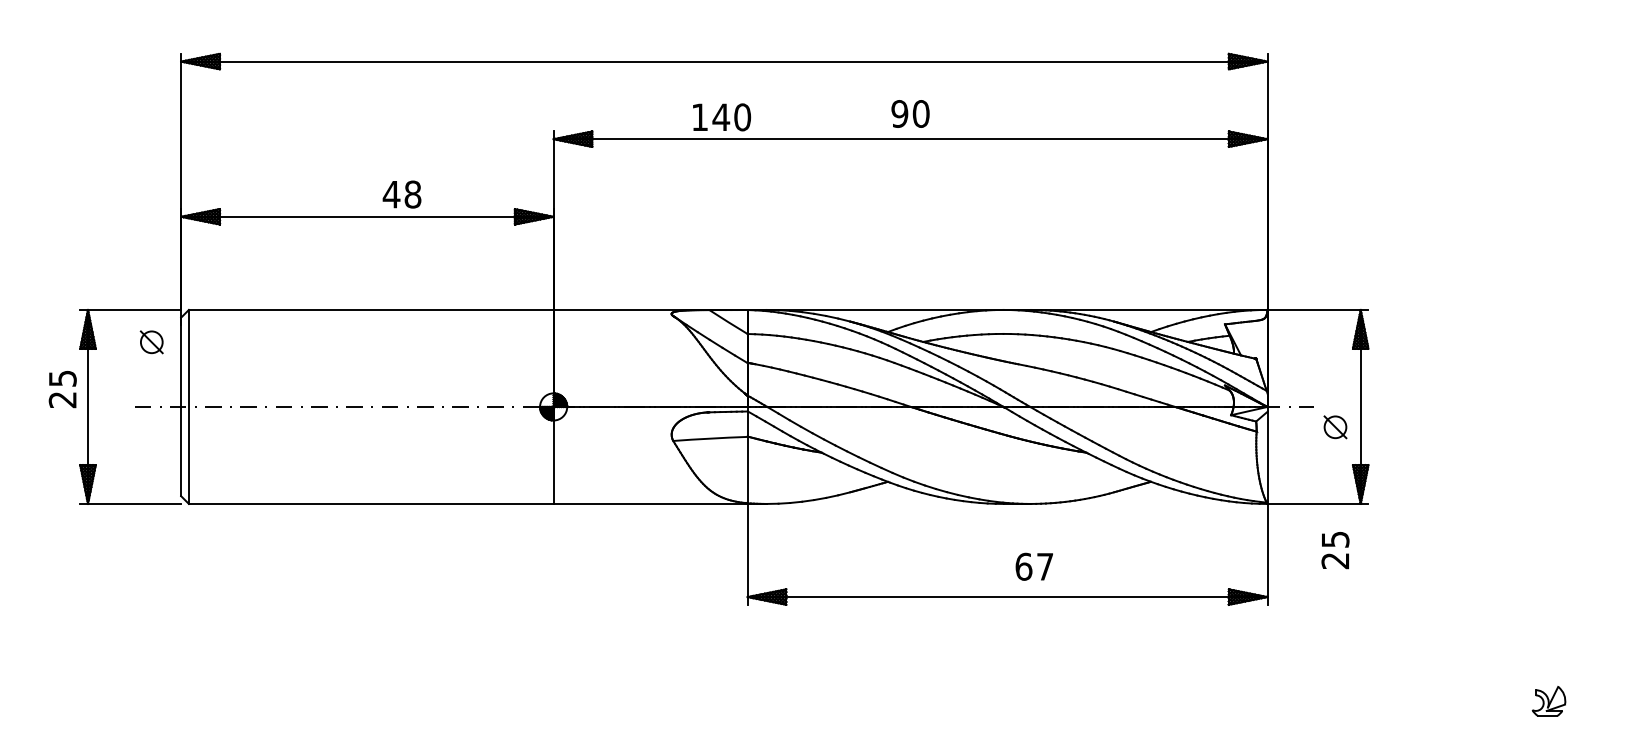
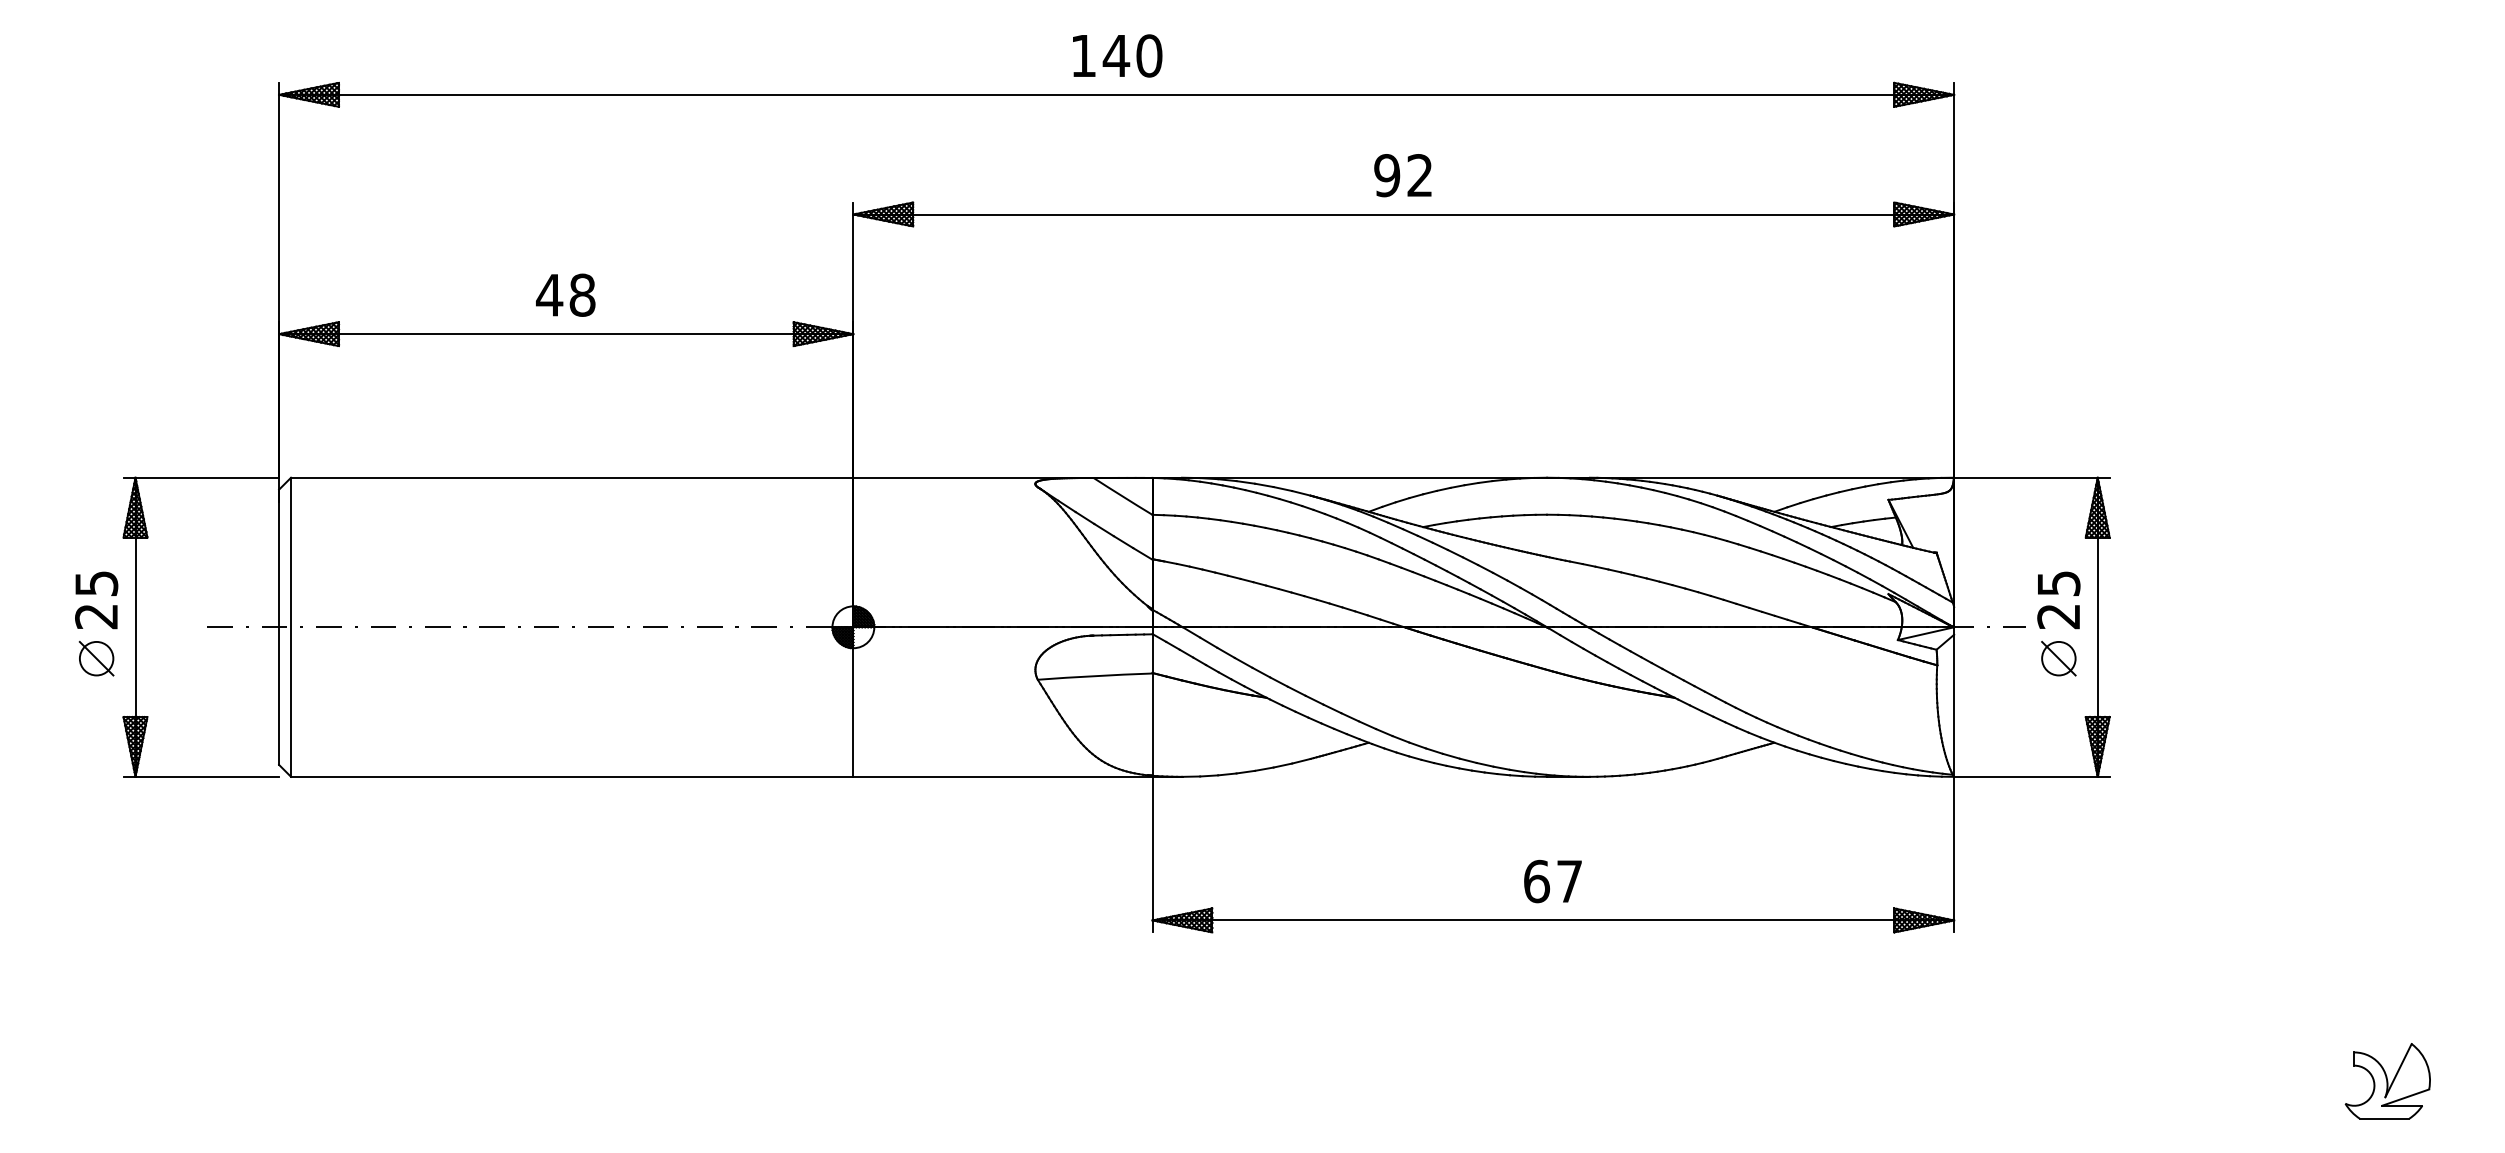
text: (920, 113) -> (1419, 174), 90 -> 92
text: (722, 117) -> (1118, 56), moved
text: (401, 194) -> (564, 295), moved
part: (151, 342) -> (96, 658), moved
text: (1335, 550) -> (2058, 600), moved
text: (1033, 566) -> (1551, 881), moved
part: (1548, 701) -> (2387, 1081), size x1.67

